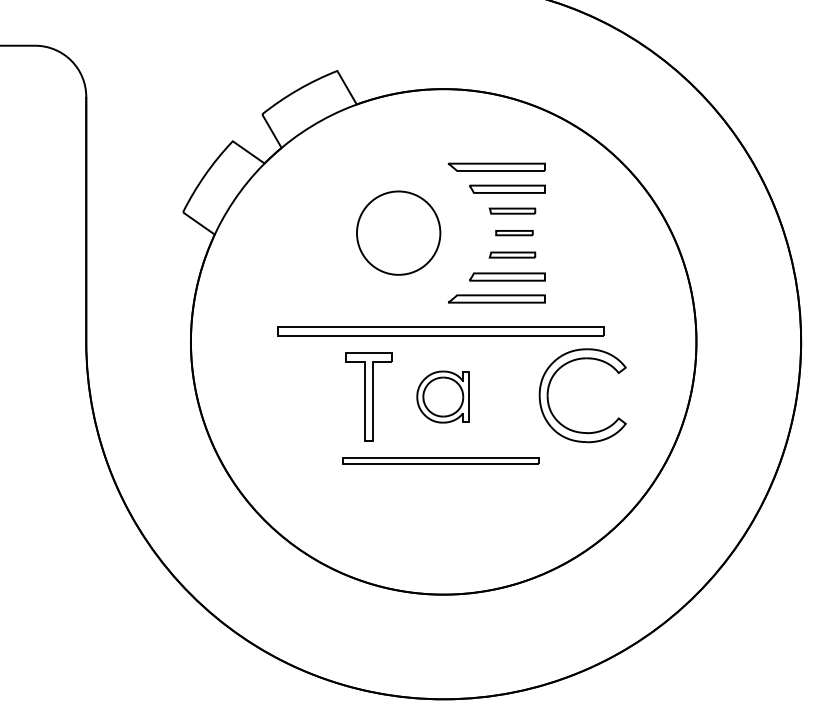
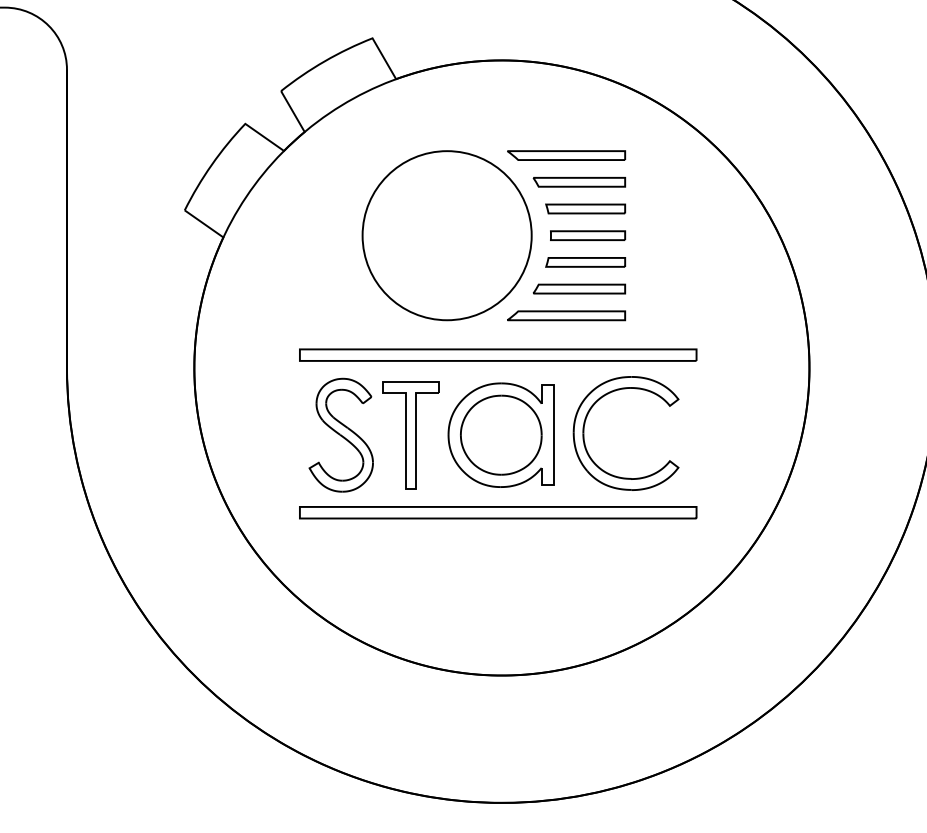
part: (512, 210) -> (585, 208), size x1.43
circle: (398, 232) -> (446, 234), size x1.67
part: (514, 232) -> (588, 234), size x1.67
part: (512, 254) -> (585, 261), size x1.43
part: (549, 388) -> (585, 424), moved
part: (311, 396) -> (341, 434), added
part: (443, 396) -> (501, 434), size x1.67
part: (440, 460) -> (498, 512), size x1.67

